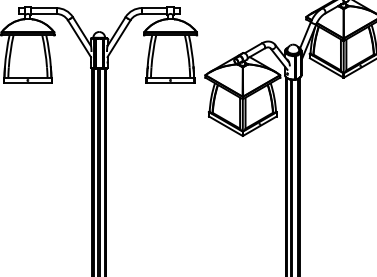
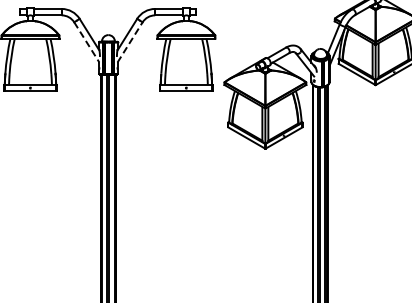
line: (79, 38) -> (86, 42), solid -> dashed
line: (119, 38) -> (130, 42), solid -> dashed

